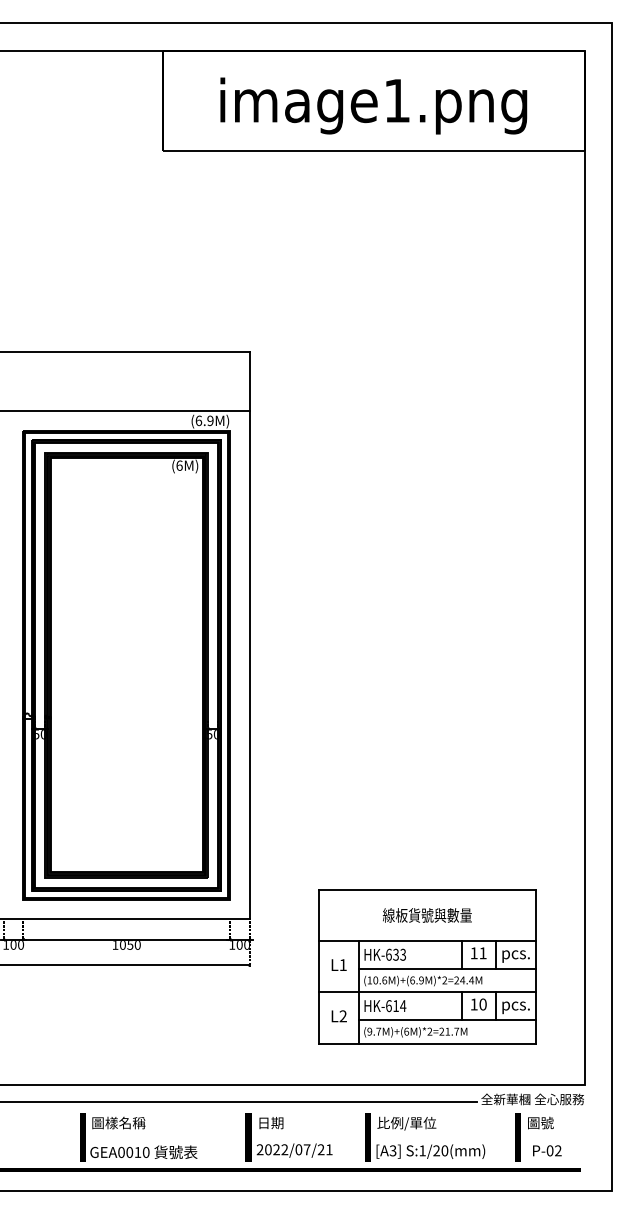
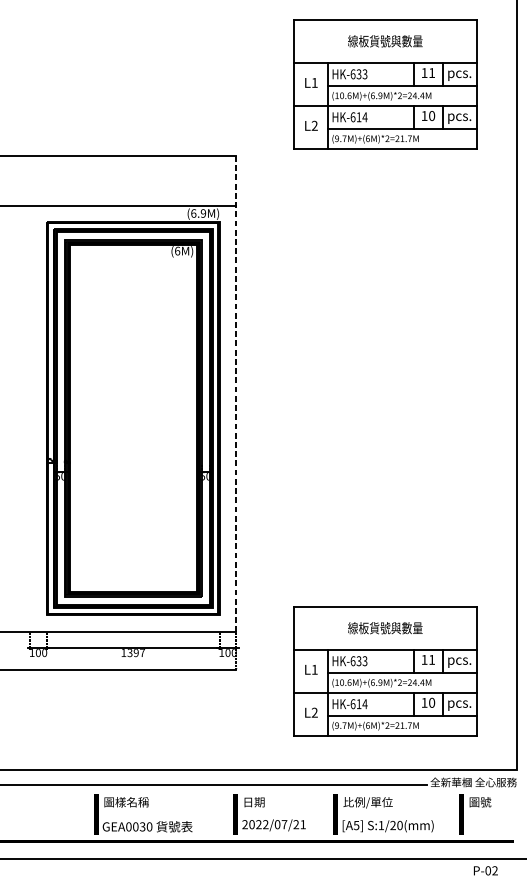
part: (427, 266) -> (385, 84), added
line: (249, 635) -> (236, 393), solid -> dashed
text: (129, 945) -> (135, 653), 1050 -> 1397
text: (393, 1150) -> (356, 825), [A3] -> [A5]
text: (547, 1150) -> (486, 870), moved
text: (137, 1151) -> (142, 826), GEA0010 -> GEA0030

